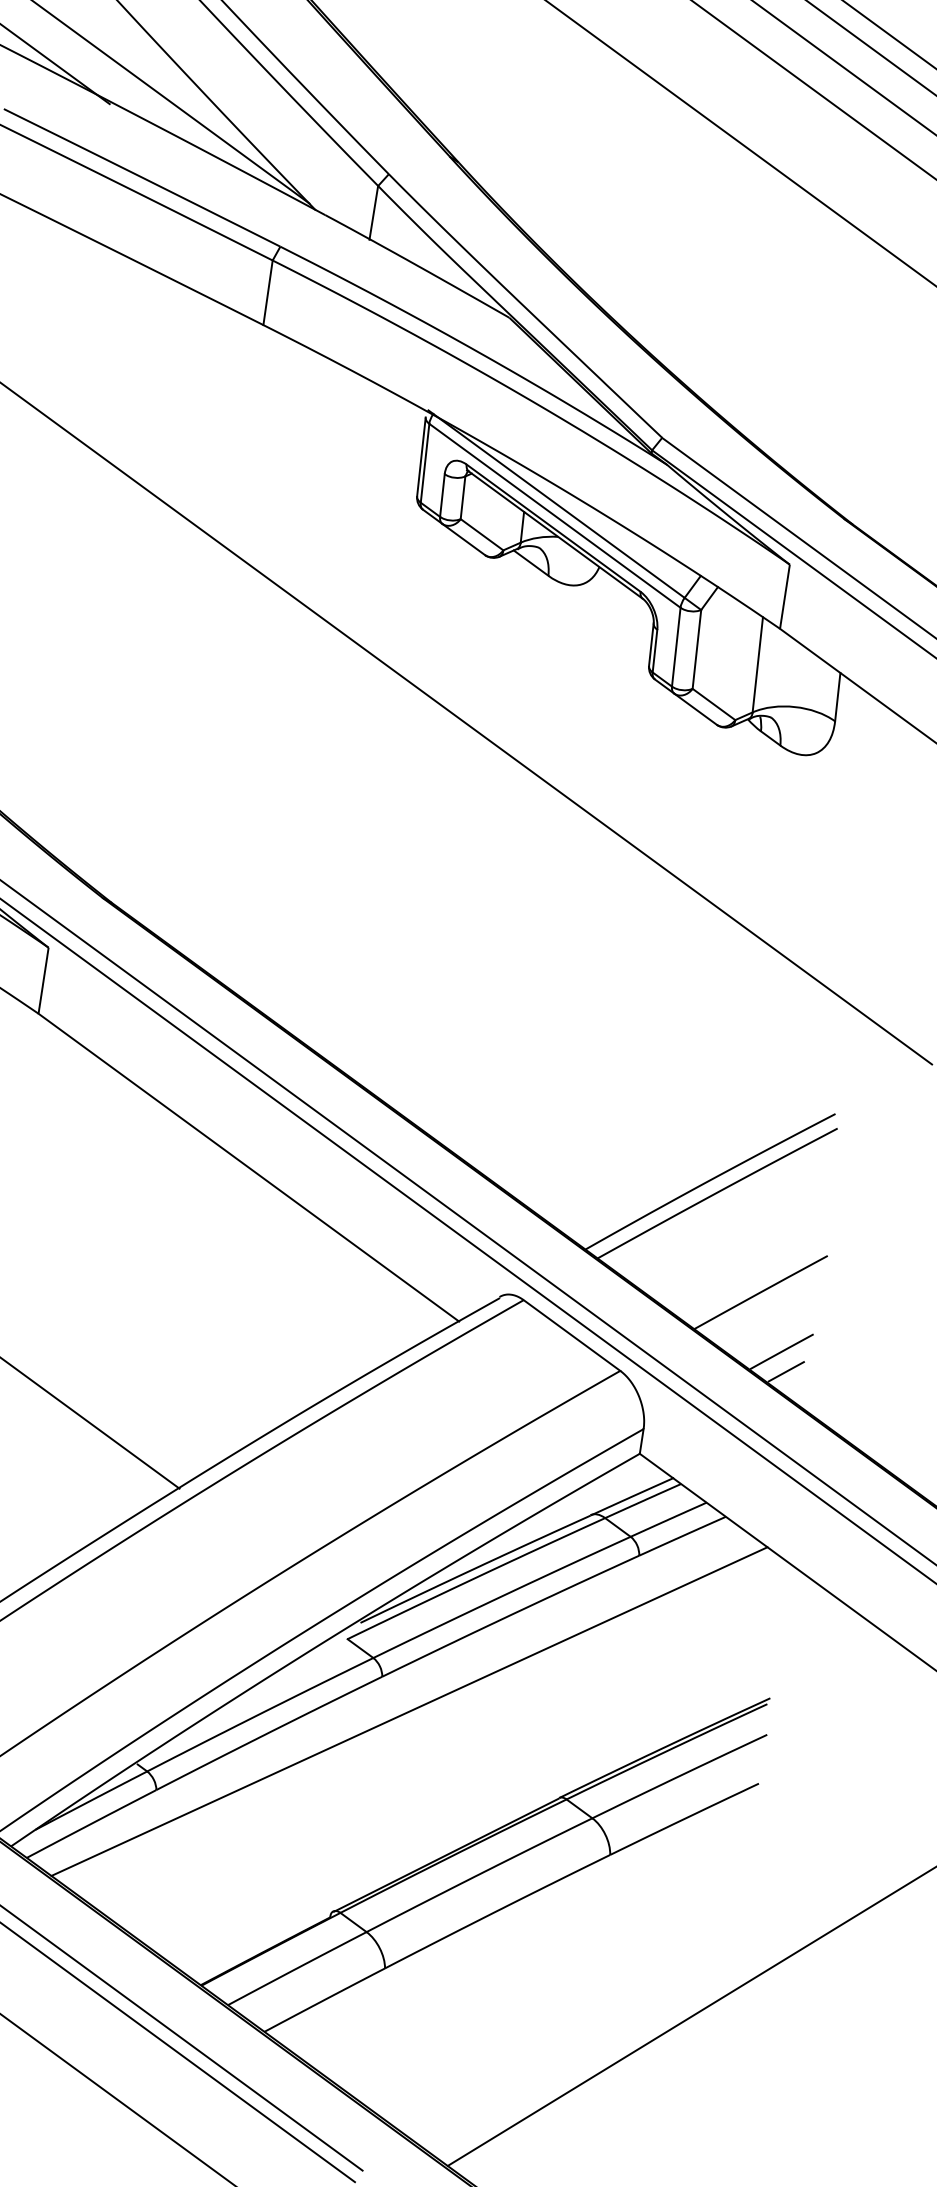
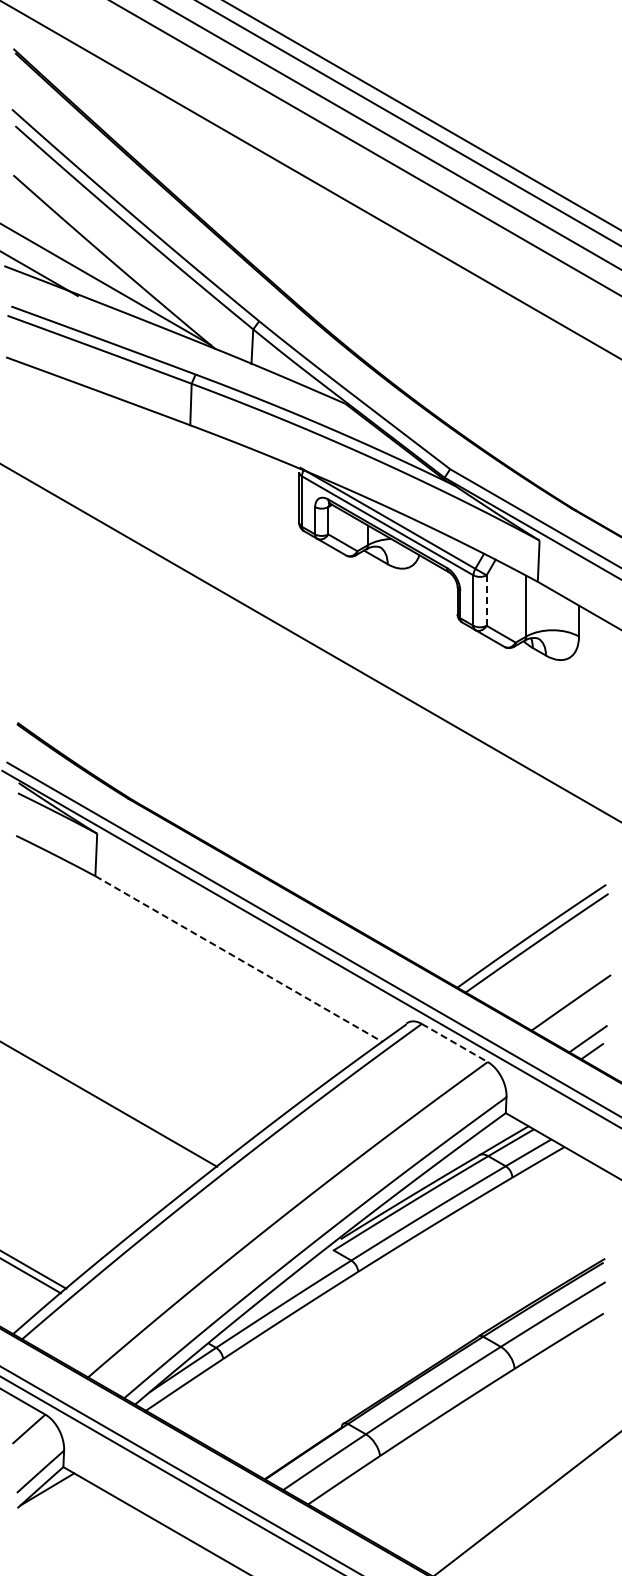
line: (696, 650) -> (486, 601), solid -> dashed
line: (248, 1168) -> (238, 959), solid -> dashed
line: (573, 1336) -> (455, 1043), solid -> dashed
line: (408, 1710) -> (377, 1291), removed

